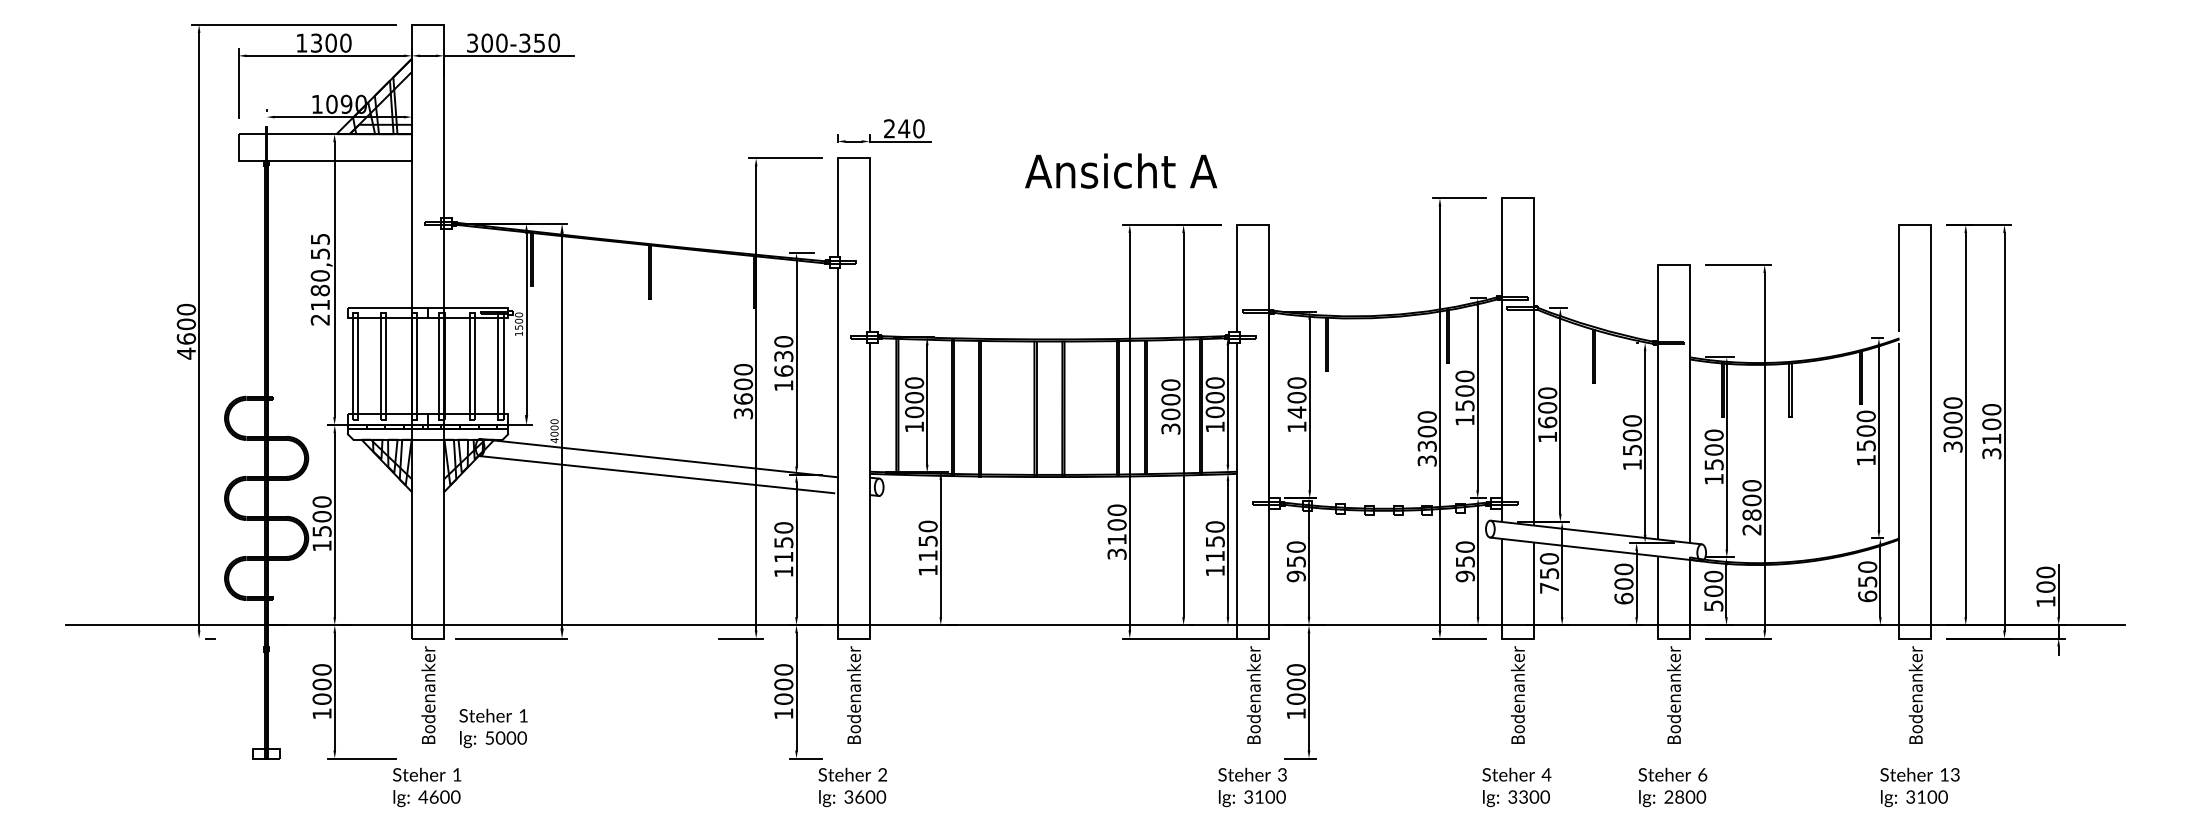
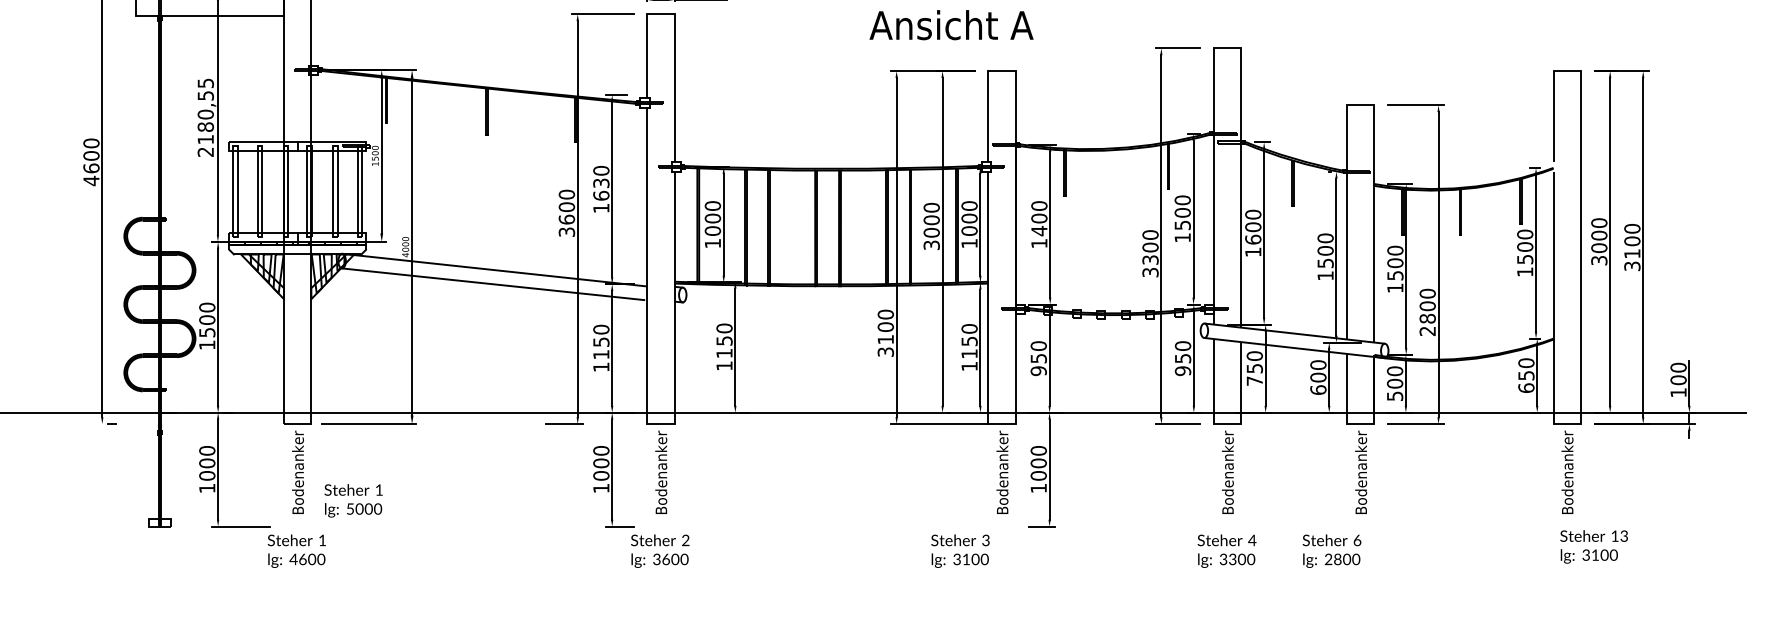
text: (1121, 170) -> (951, 24), moved
text: (1252, 787) -> (960, 551), moved
text: (1672, 787) -> (1331, 551), moved
text: (1919, 787) -> (1593, 546), moved

